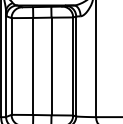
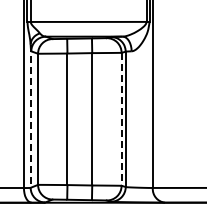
line: (5, 64) -> (30, 116), solid -> dashed
line: (73, 66) -> (121, 119), solid -> dashed

